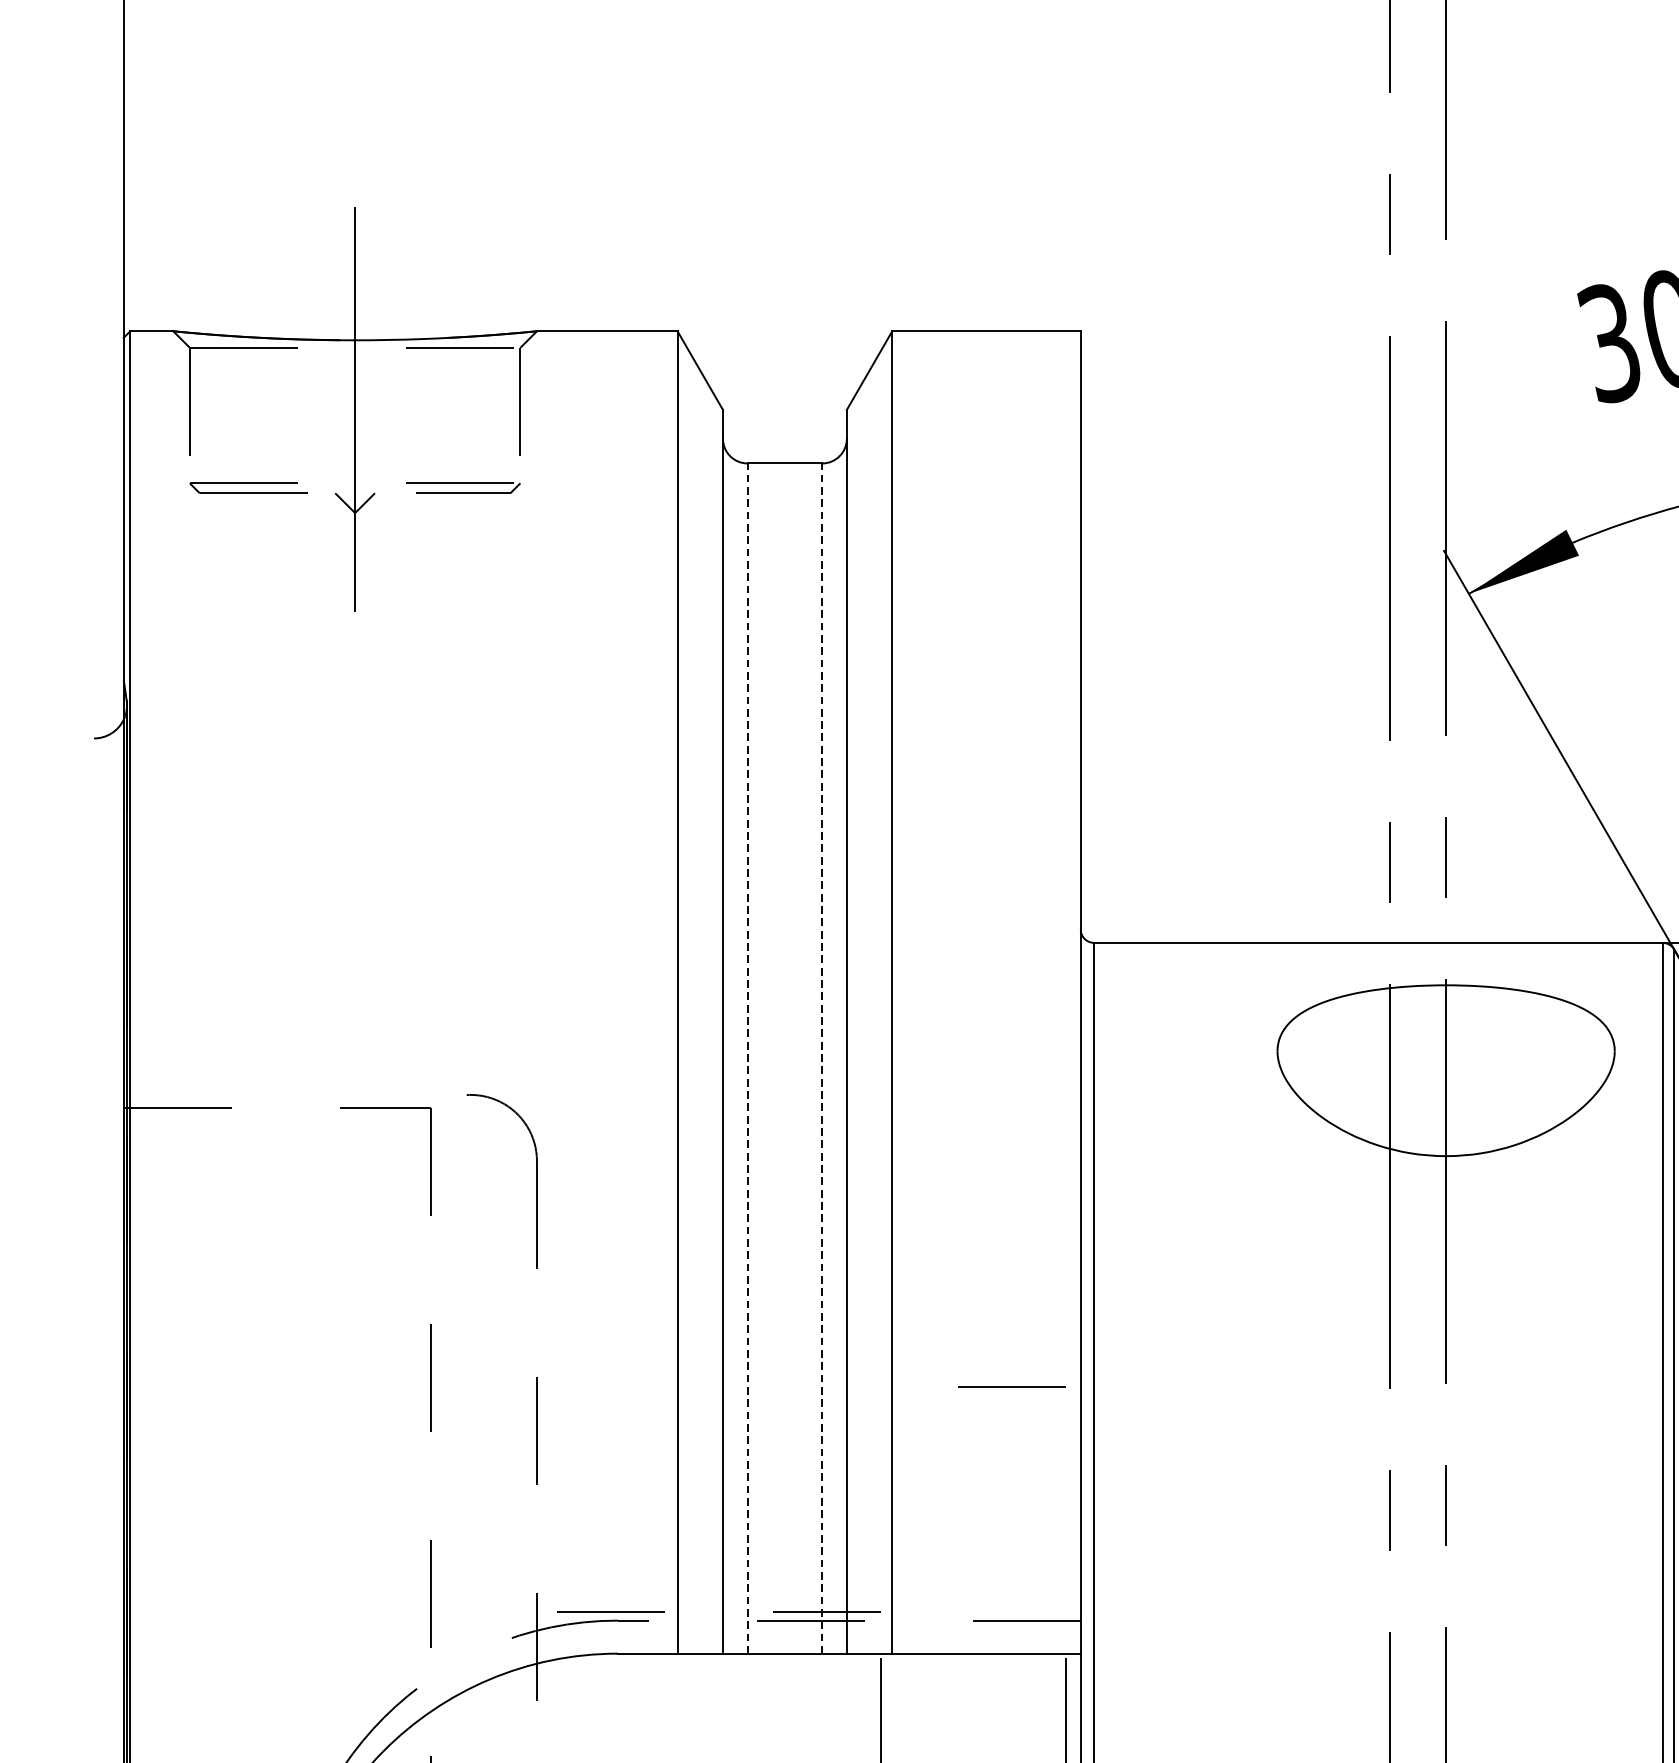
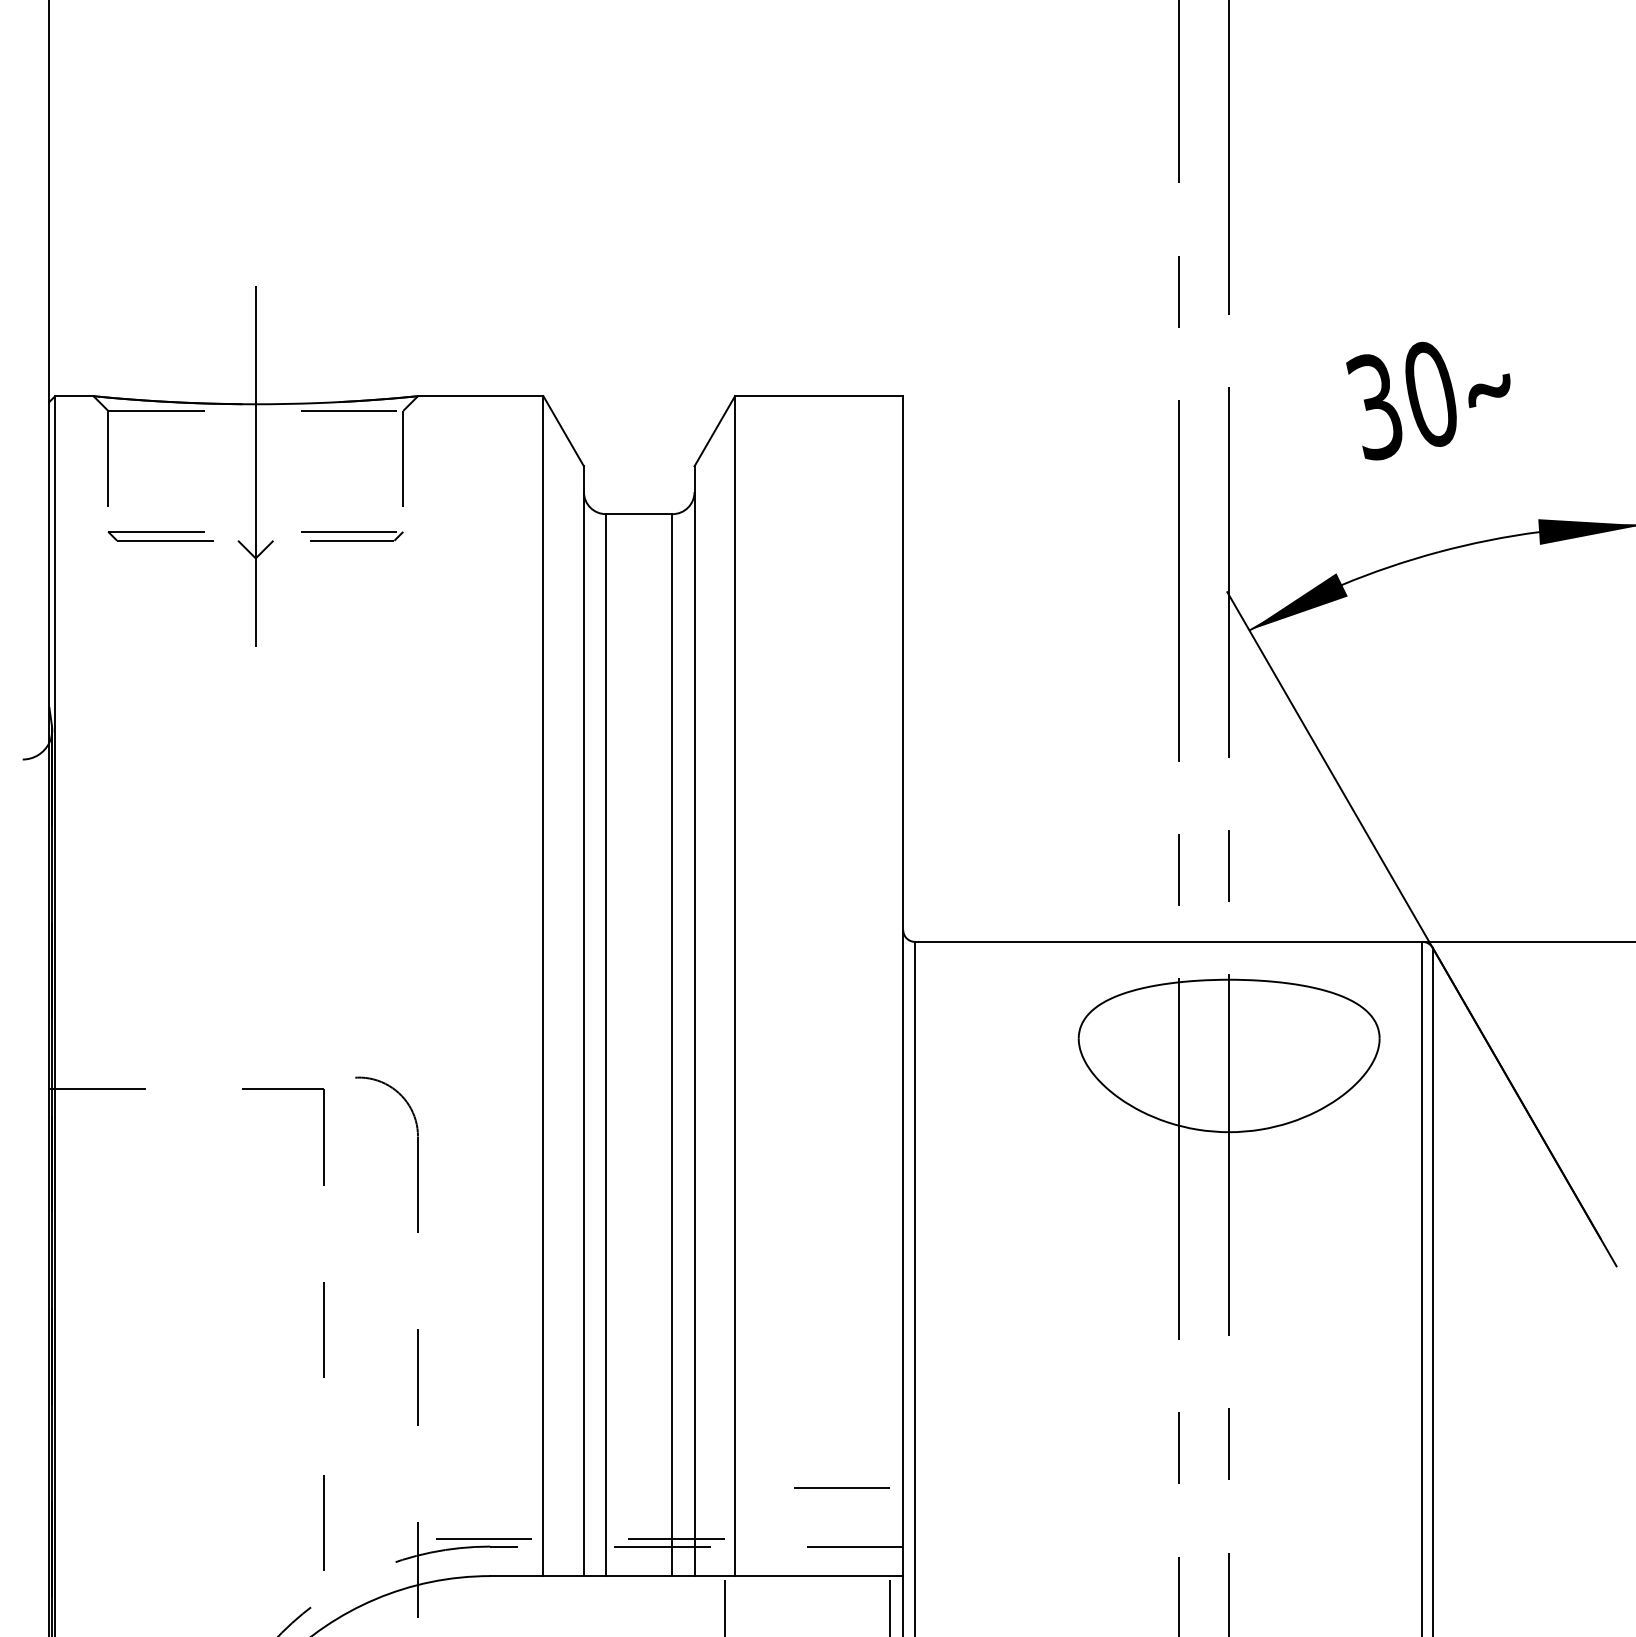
line: (748, 1058) -> (606, 1045), dashed -> solid
line: (822, 1058) -> (672, 1045), dashed -> solid
line: (1011, 1387) -> (841, 1487), moved

